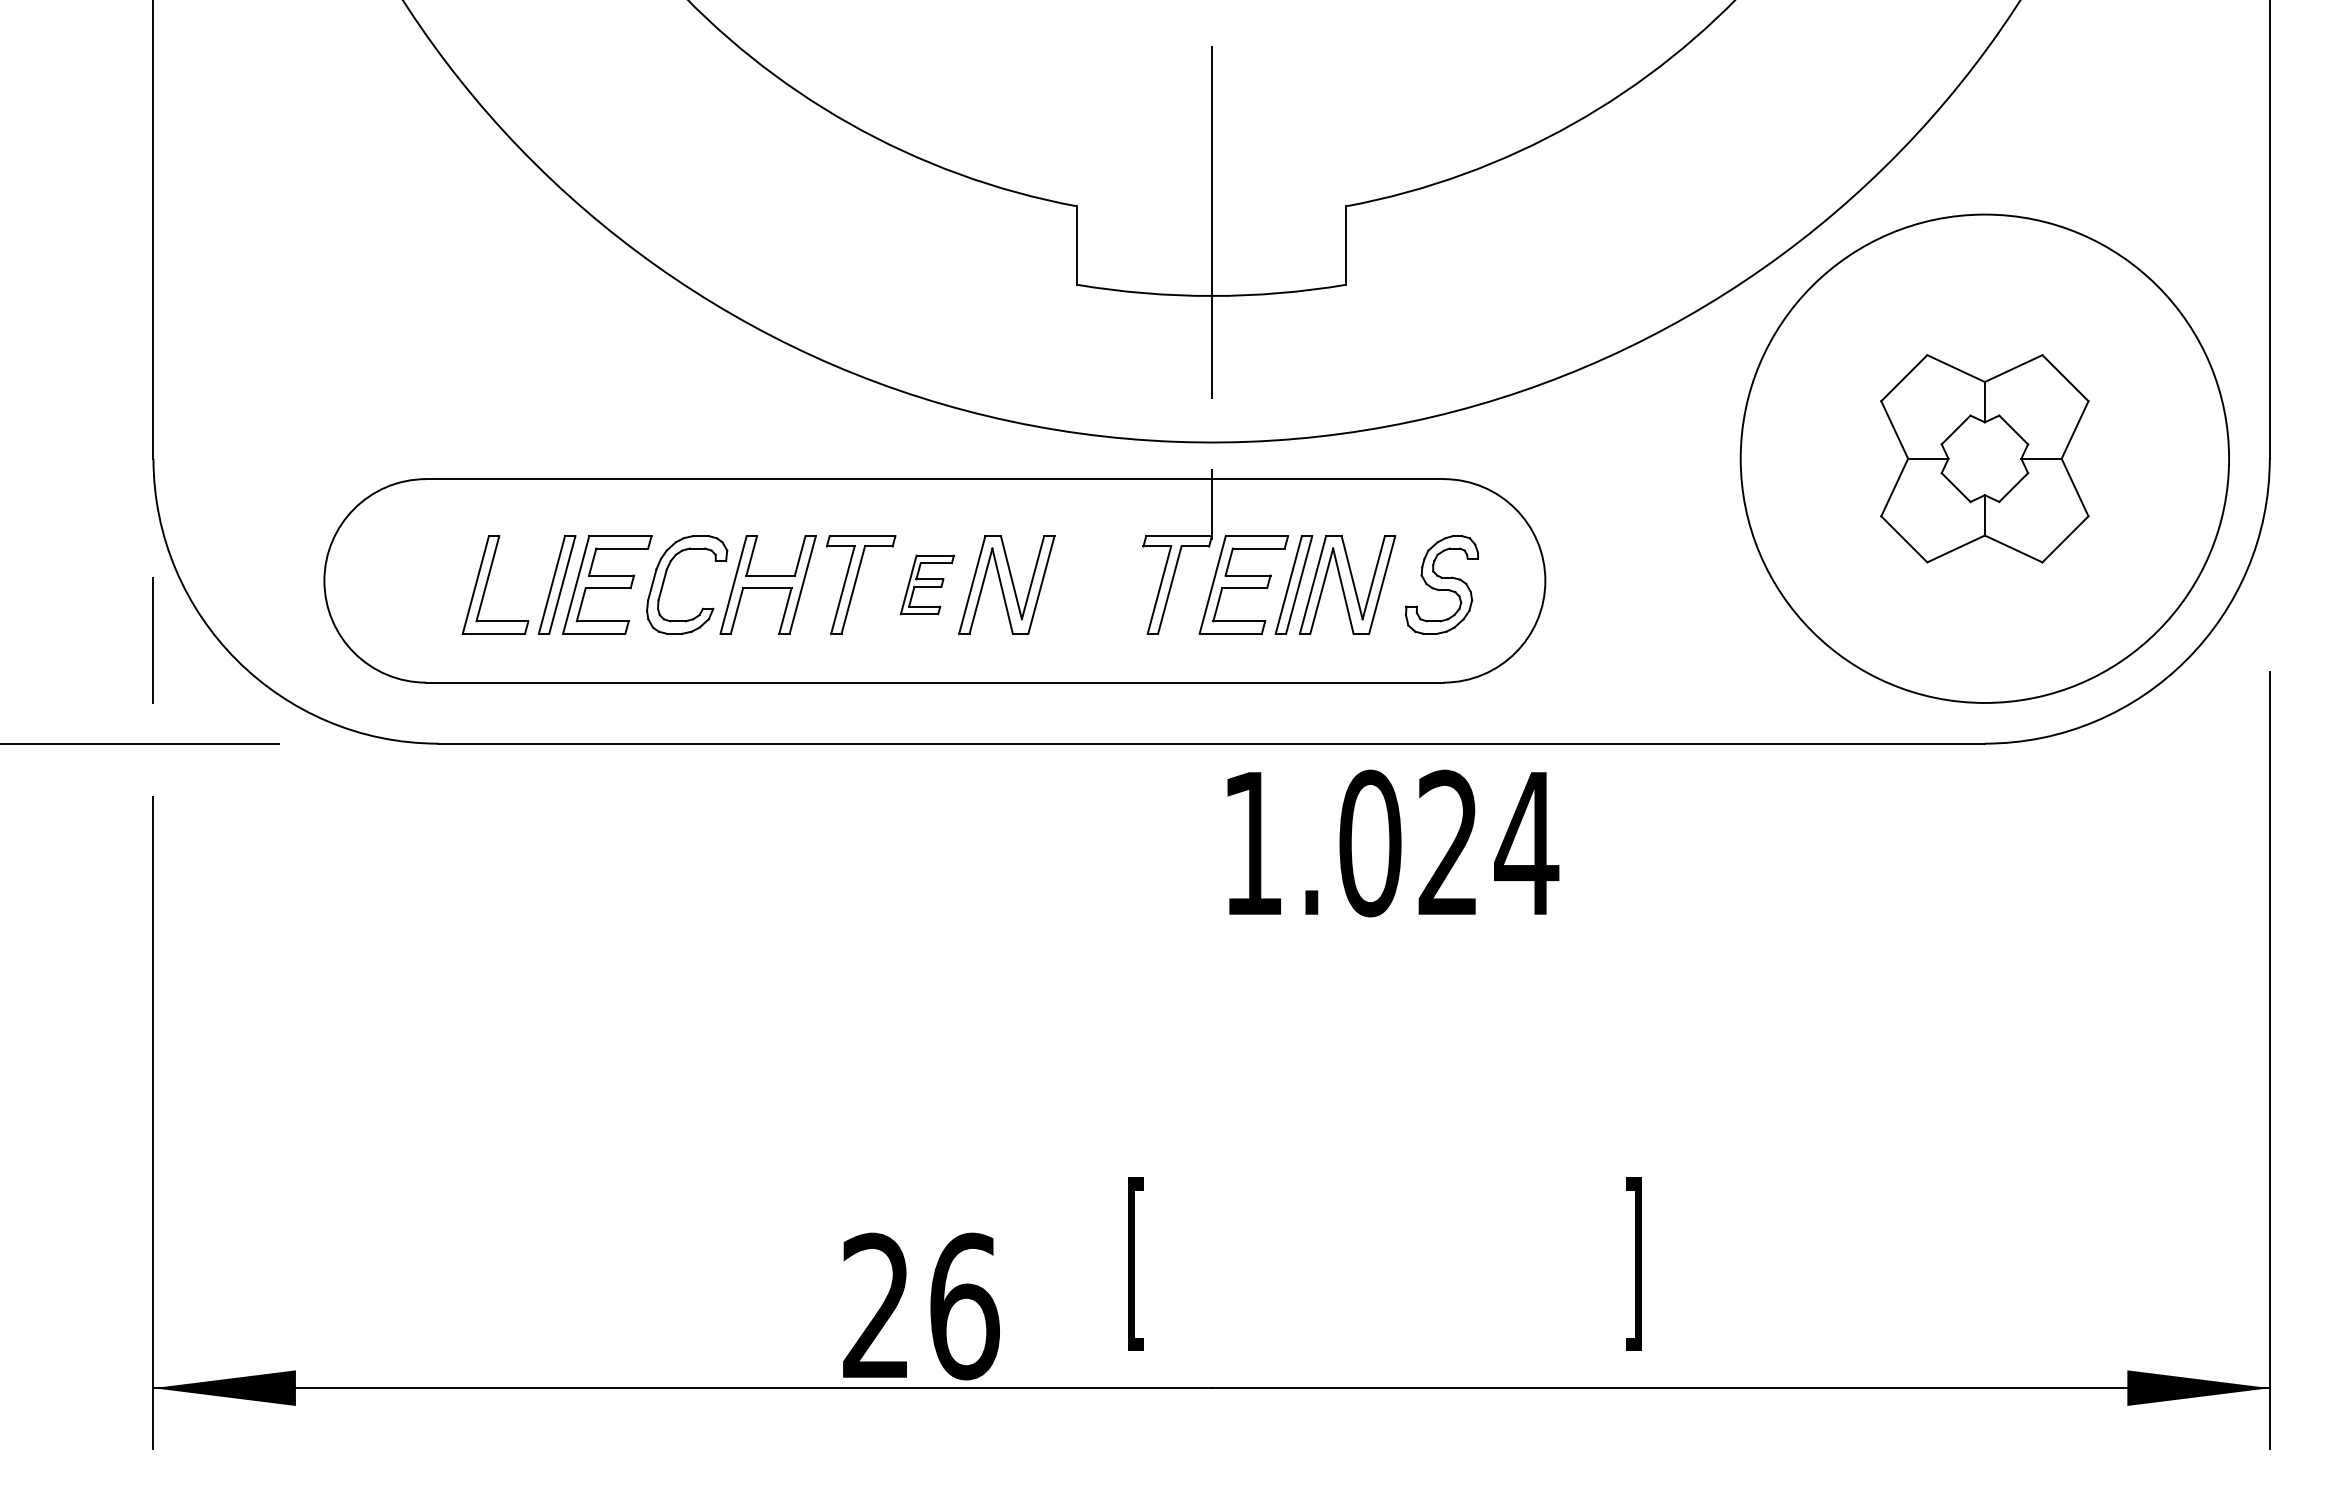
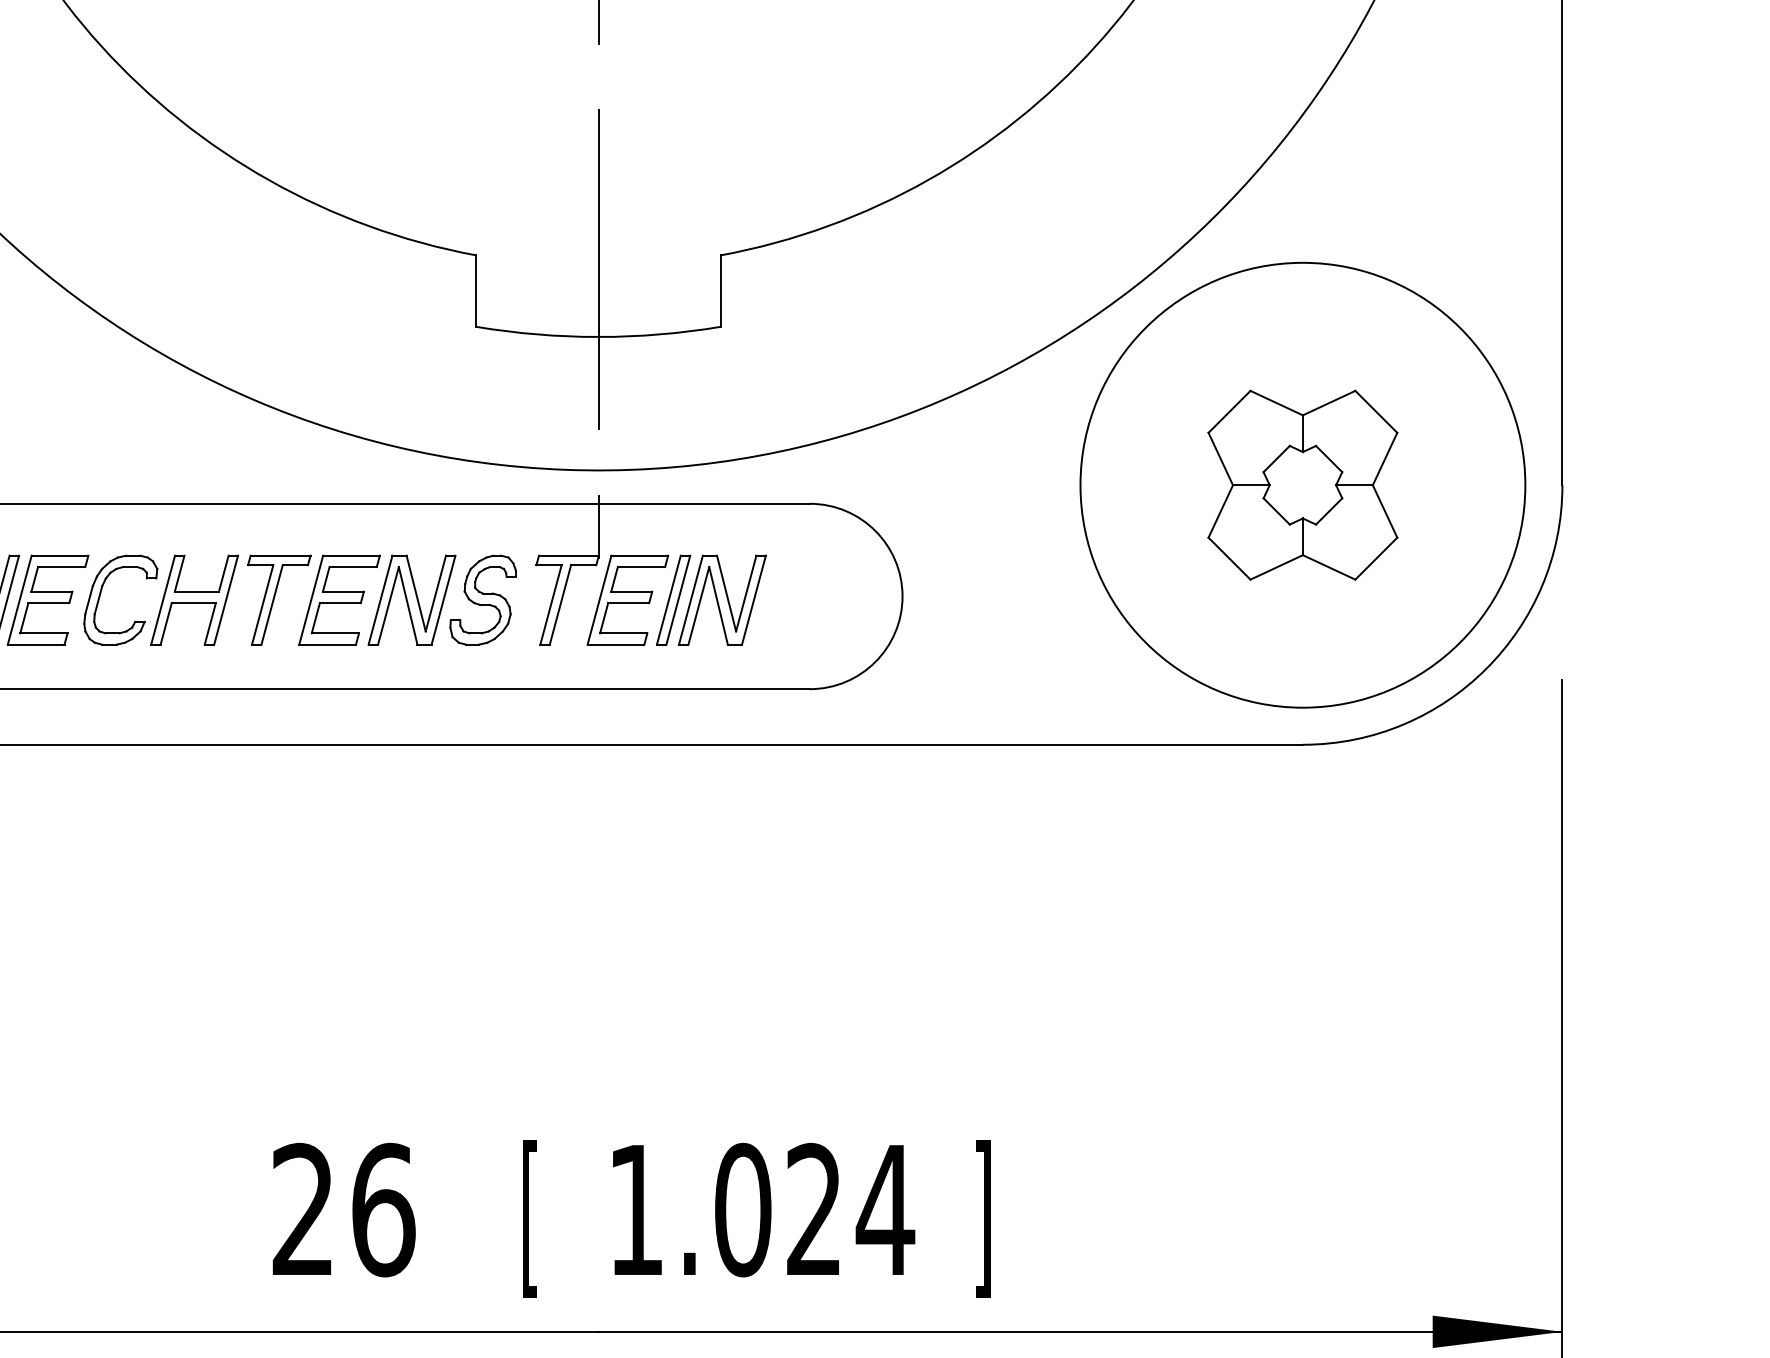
part: (927, 584) -> (339, 599), size x1.67
part: (1441, 584) -> (482, 599), moved
text: (1393, 843) -> (764, 1210), moved
text: (921, 1306) -> (344, 1210), moved

